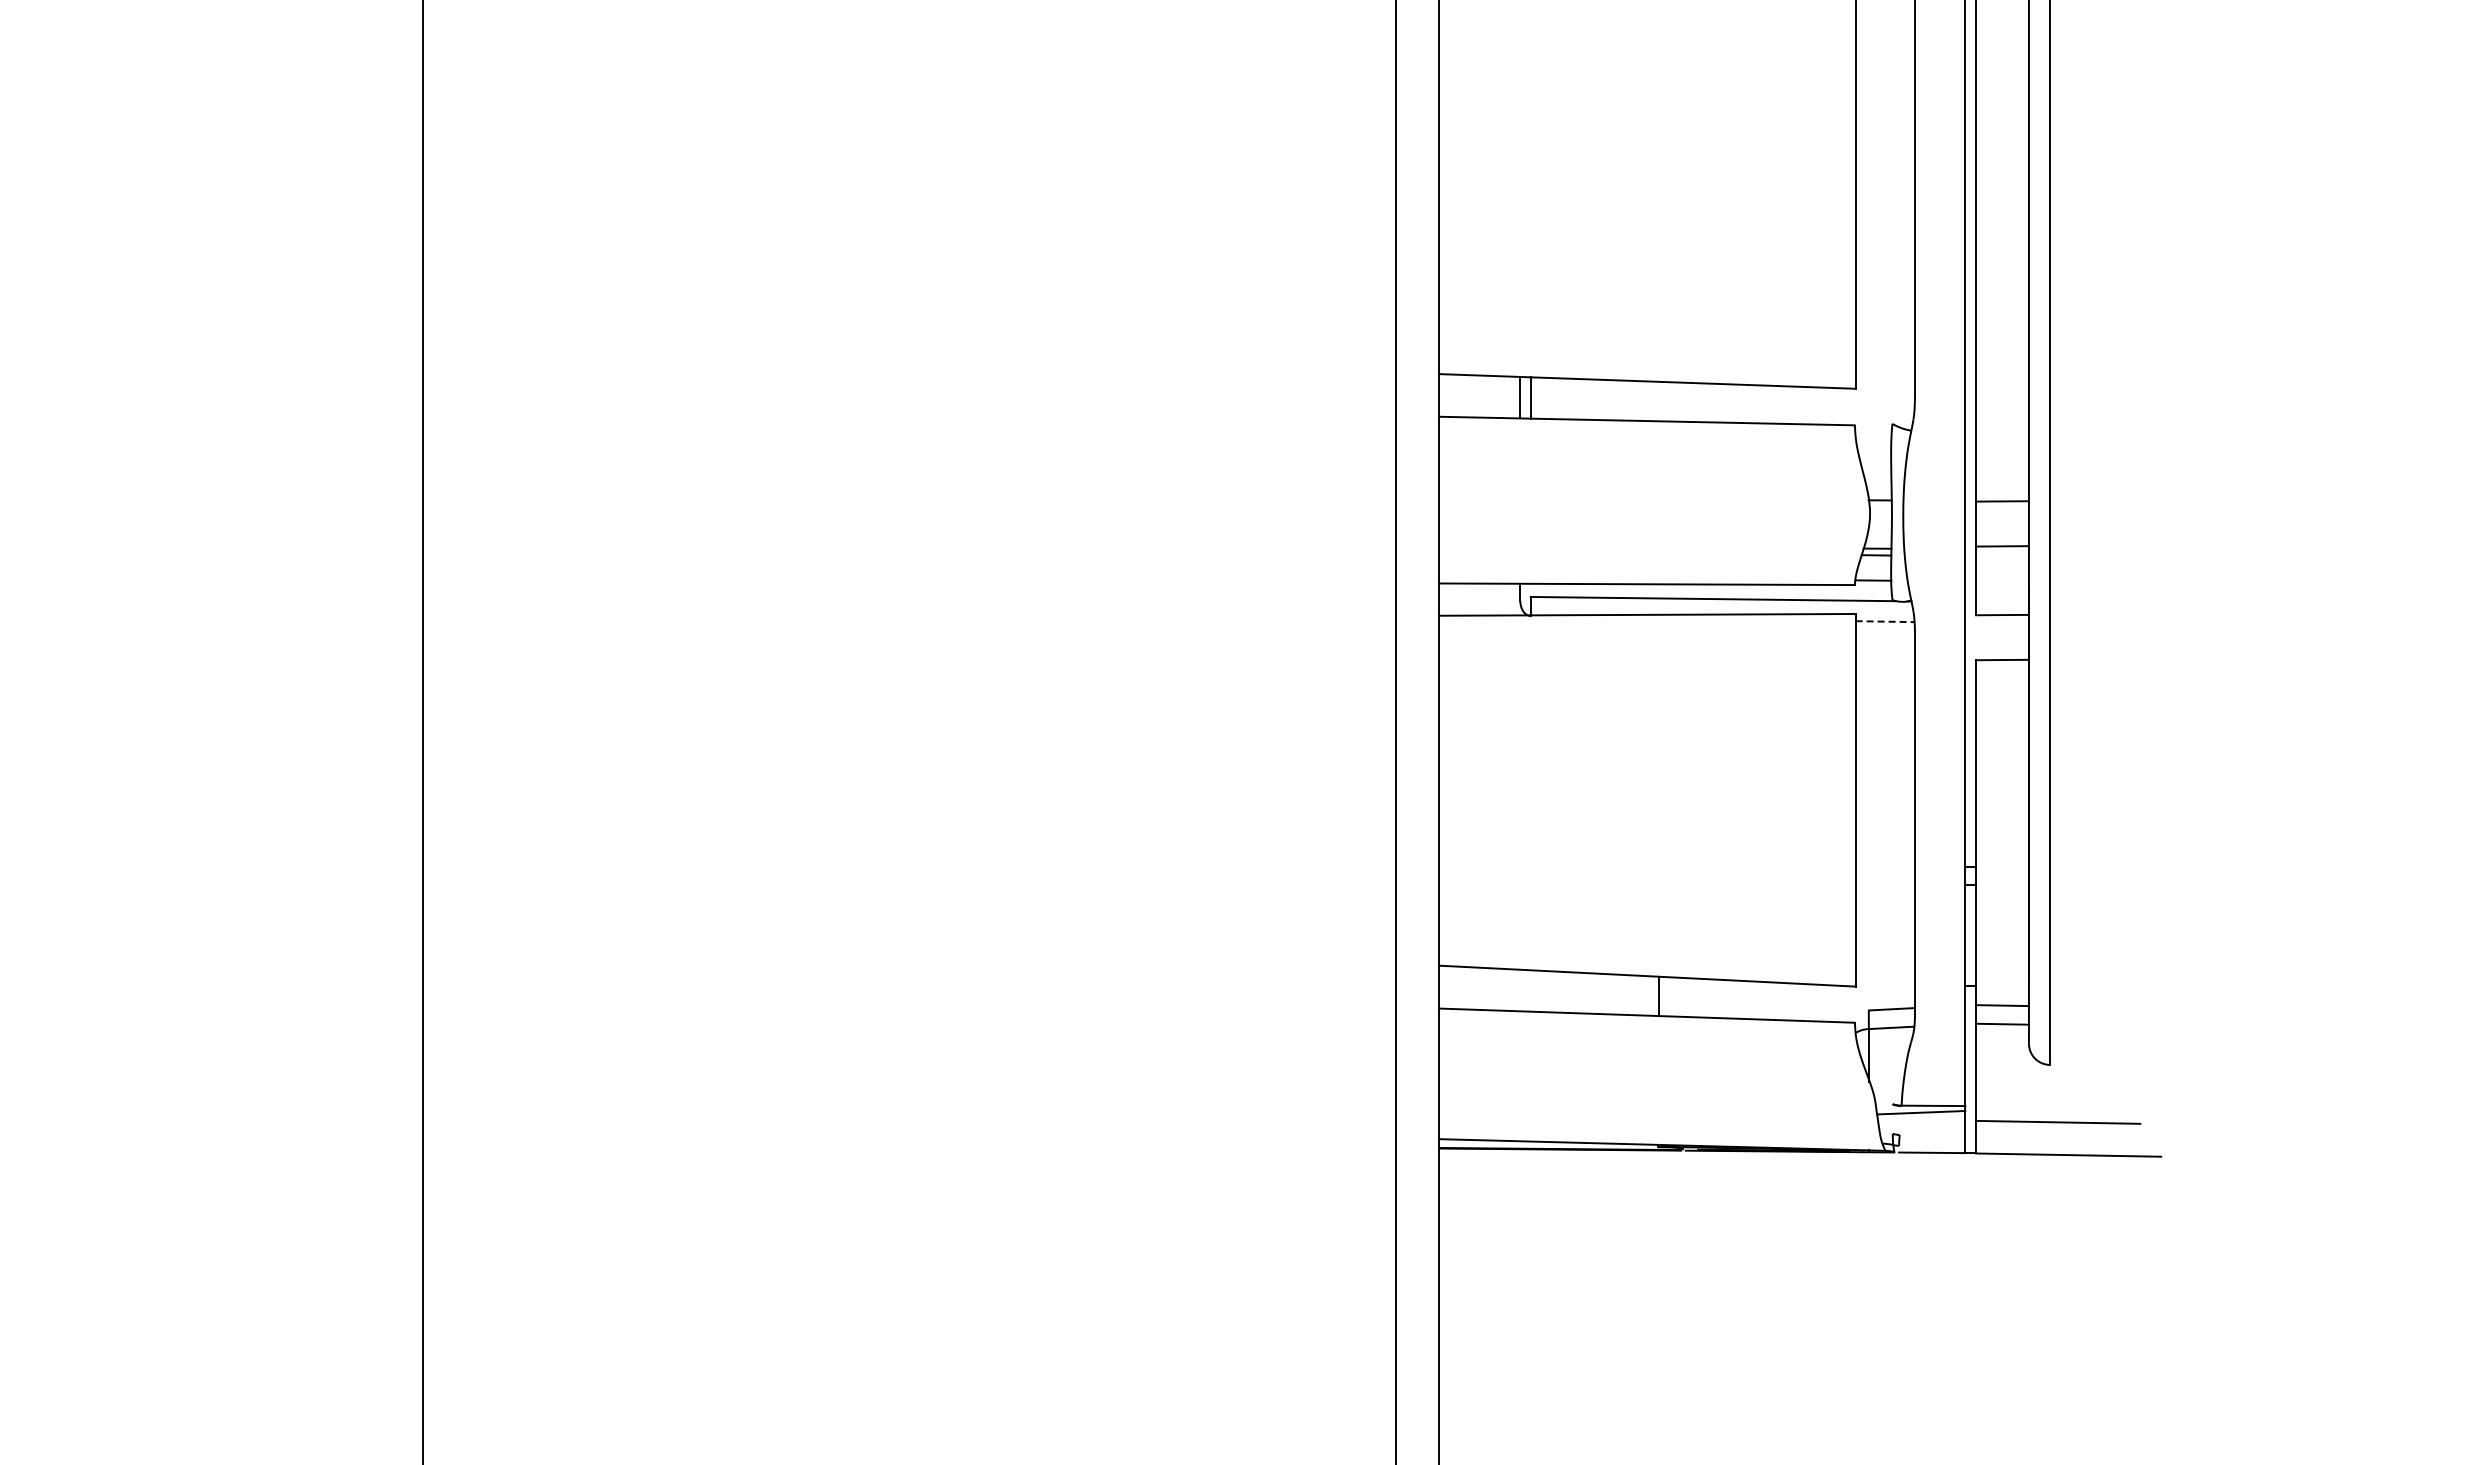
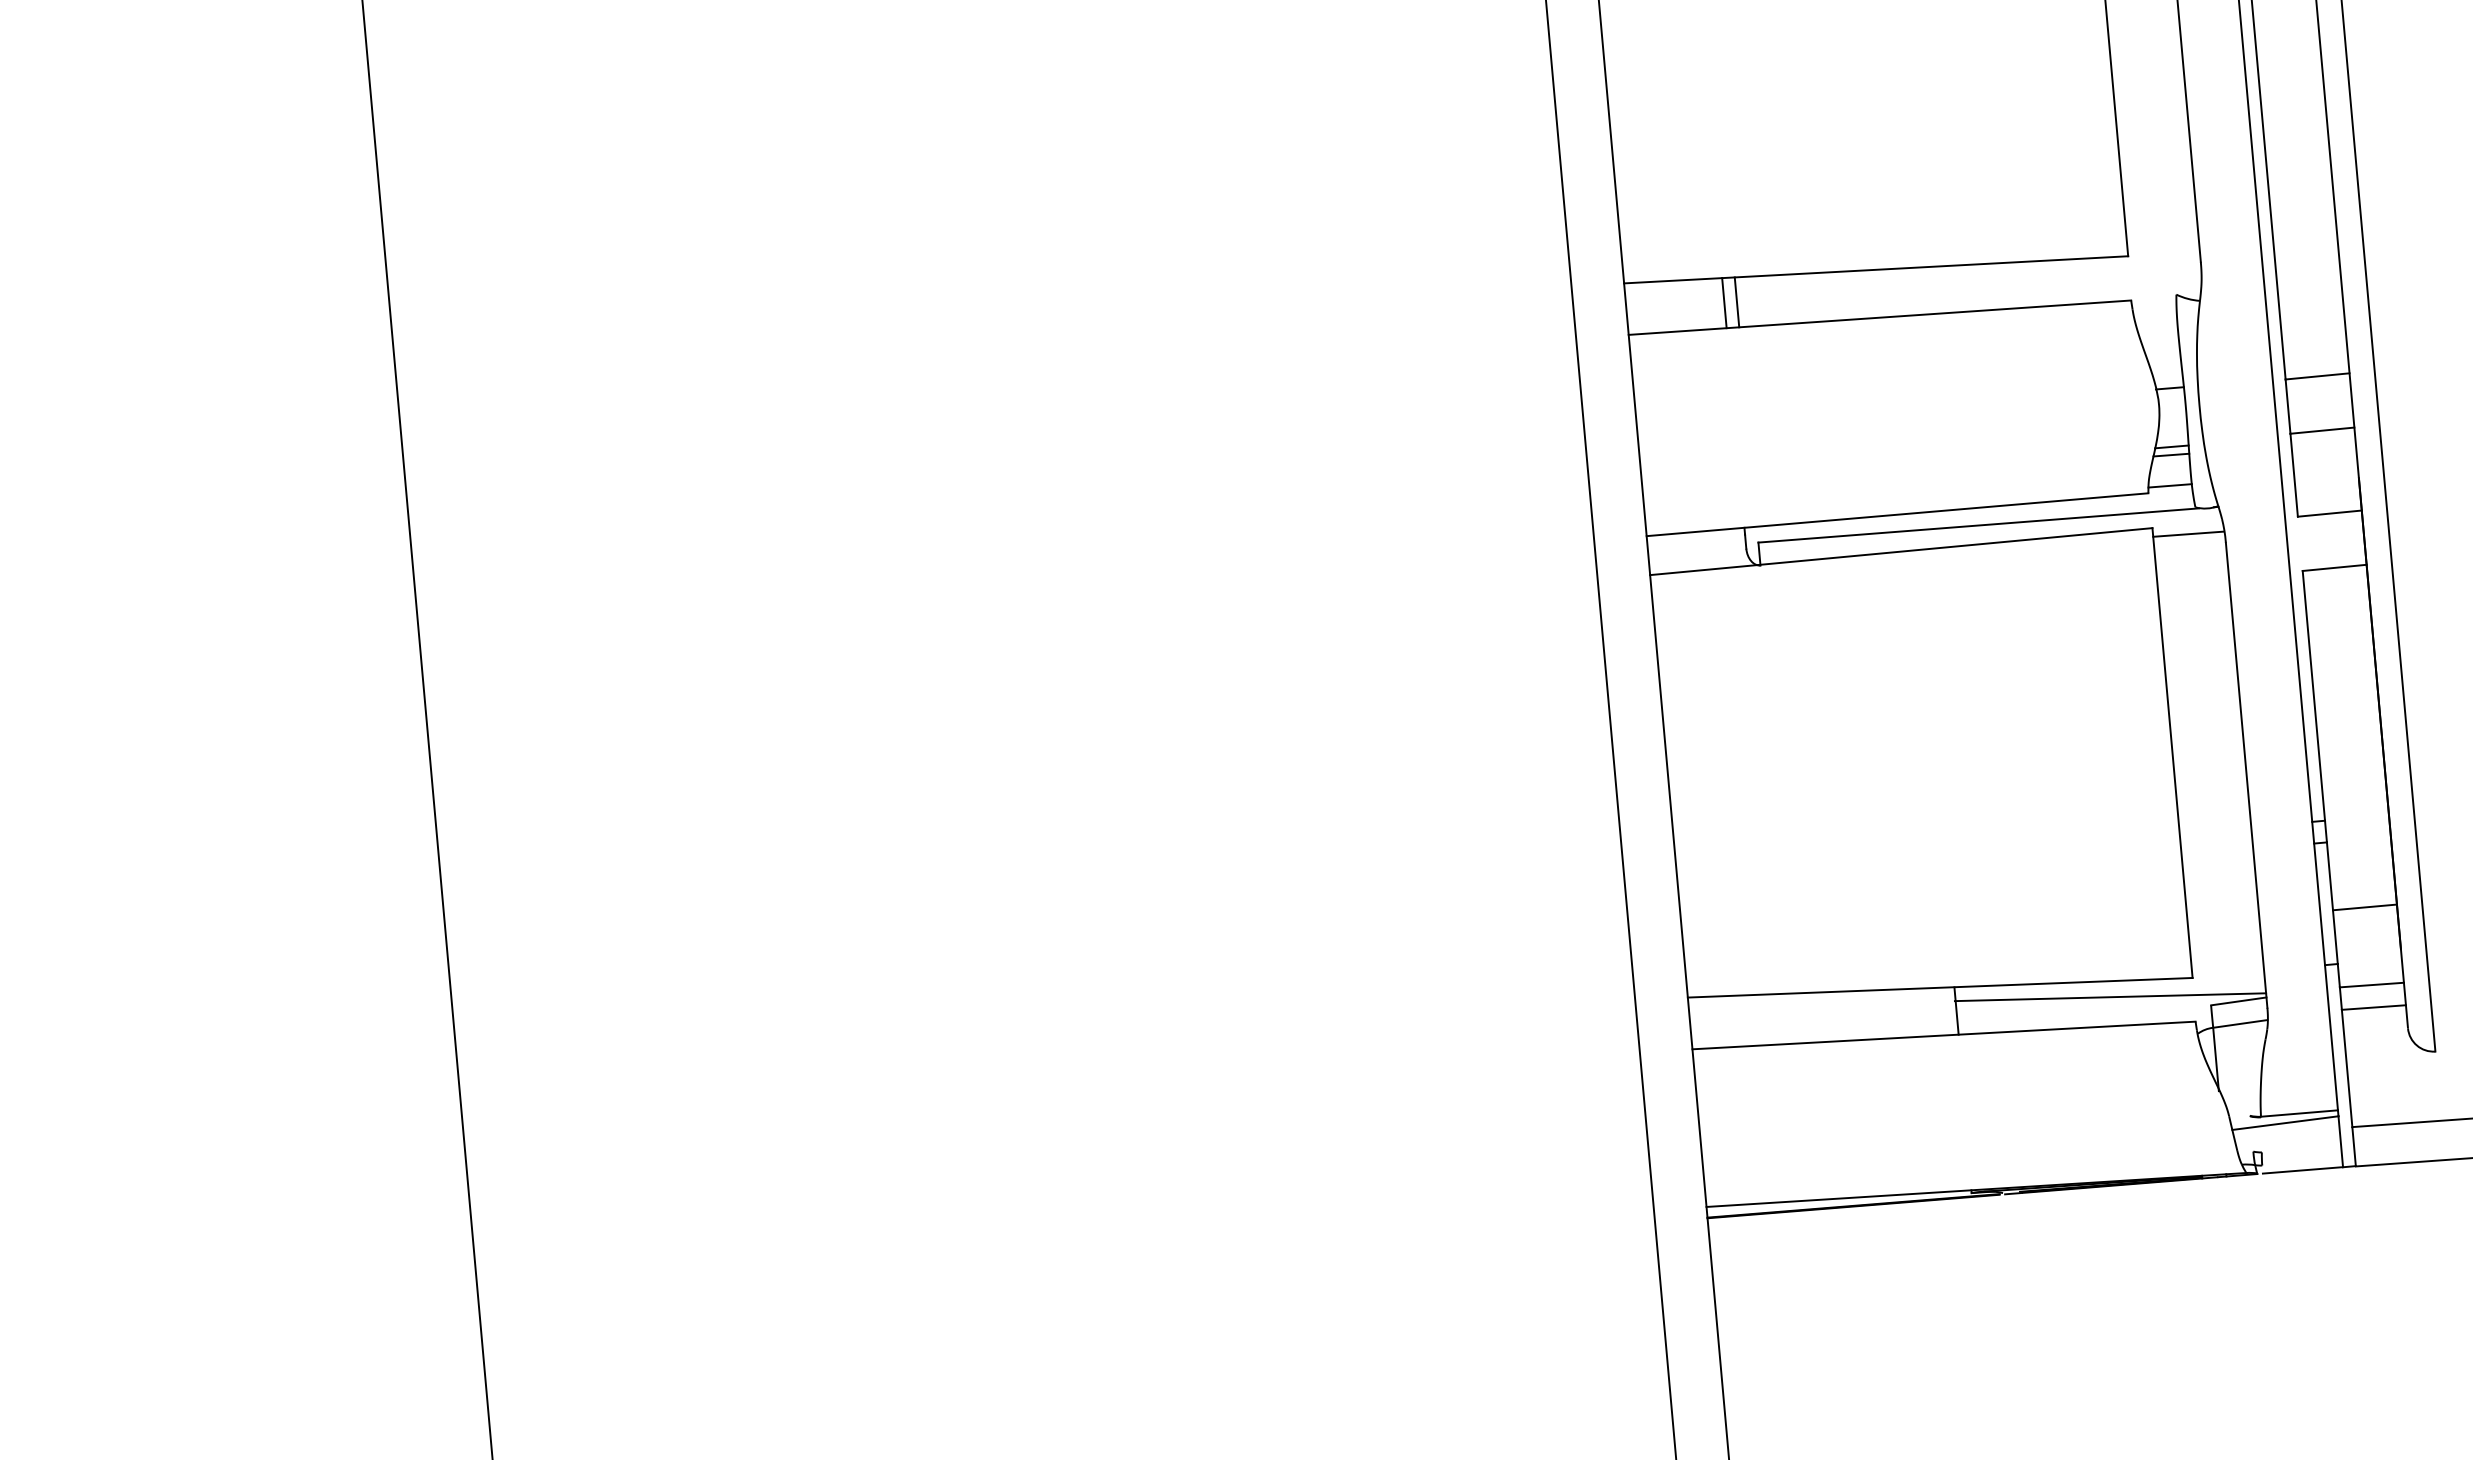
line: (1885, 621) -> (2189, 533), dashed -> solid
line: (2001, 941) -> (2363, 907), added
line: (1786, 996) -> (2110, 997), added

